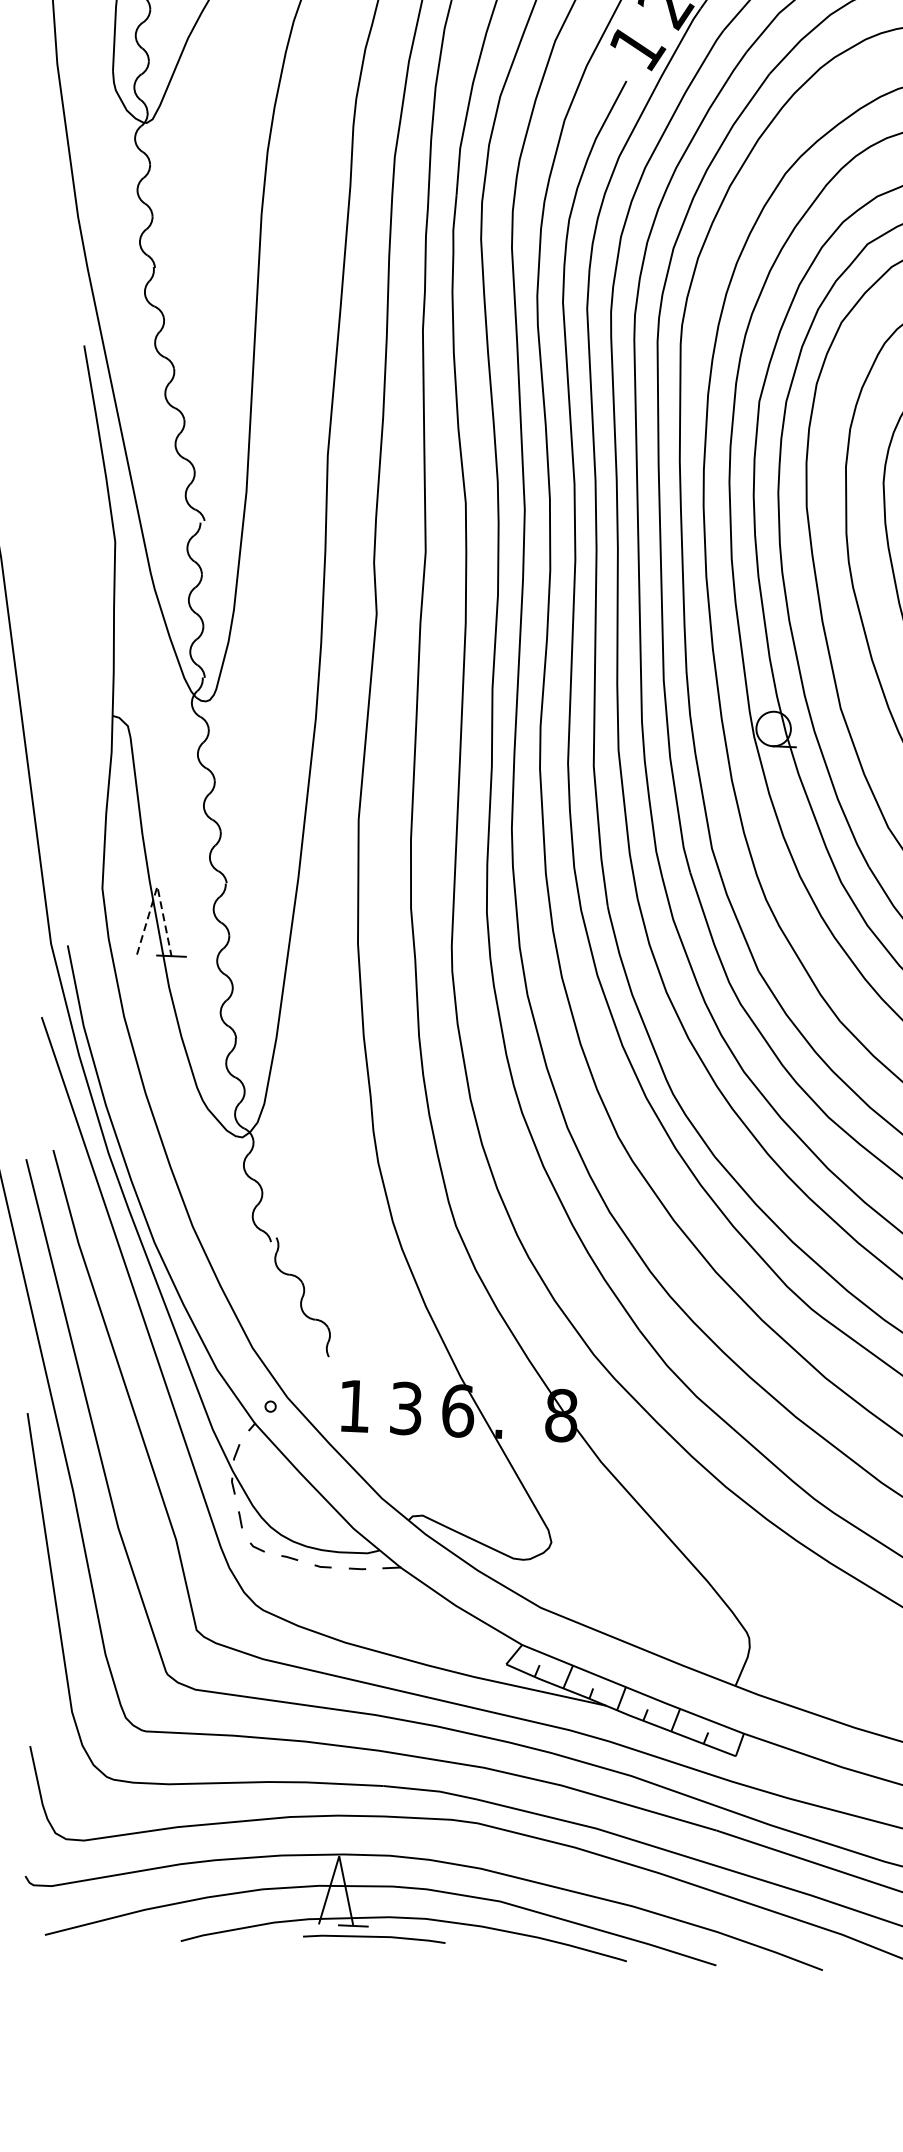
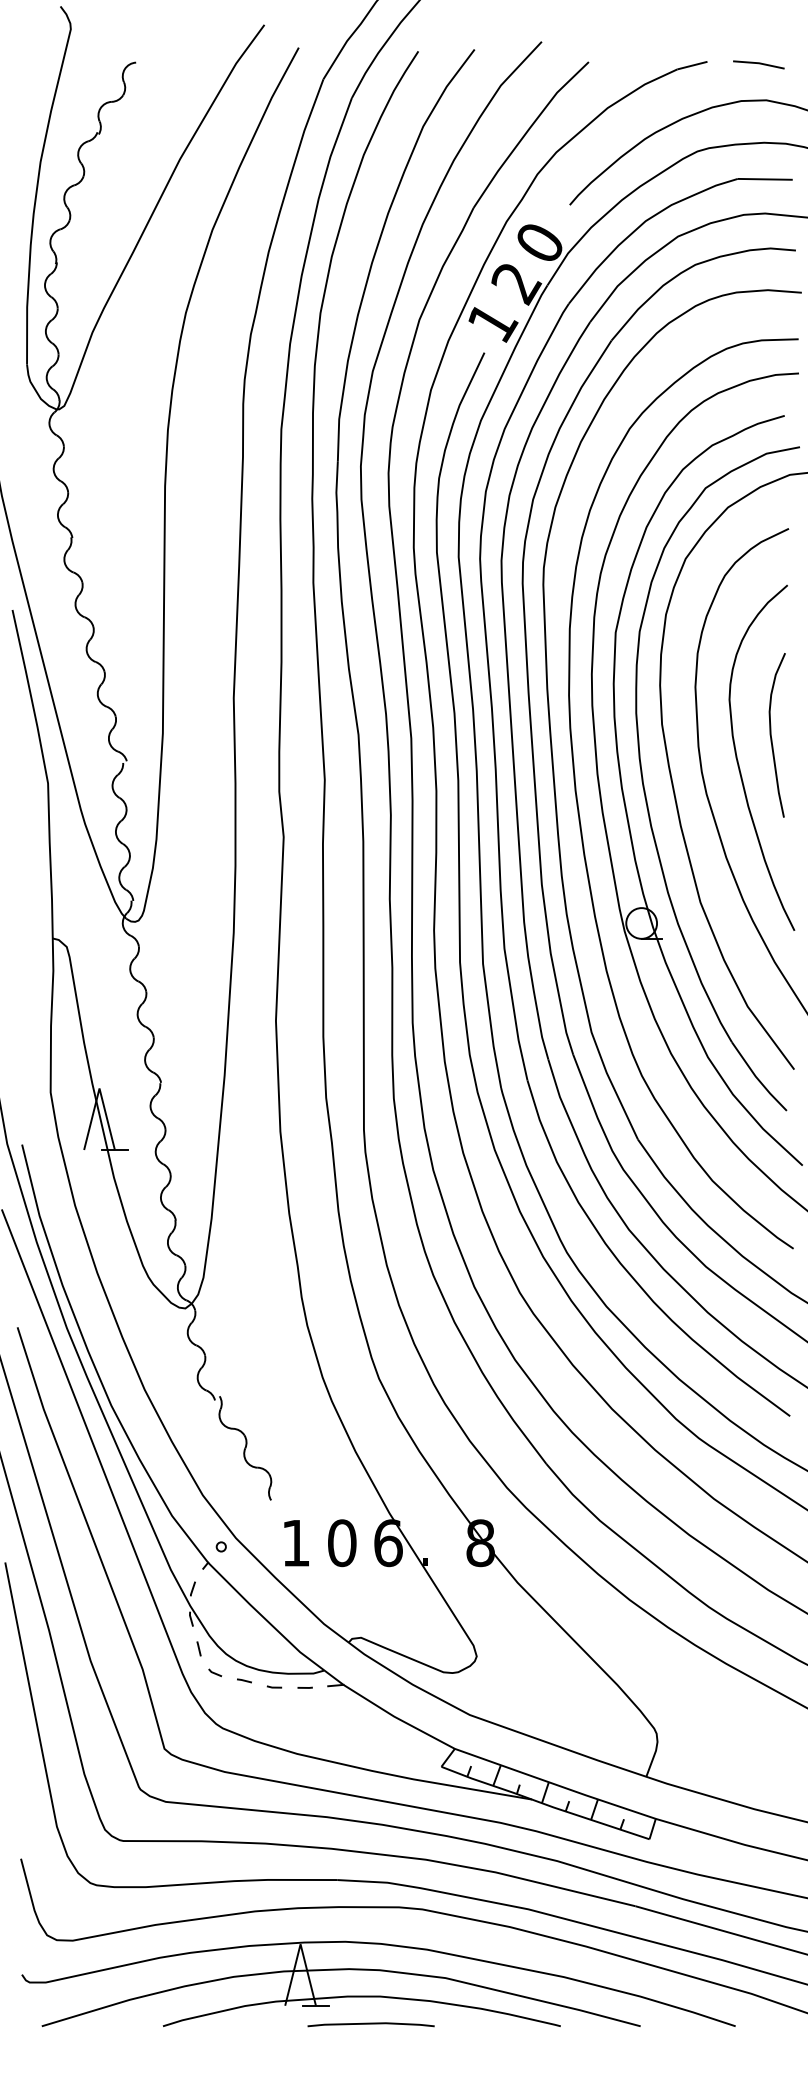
line: (157, 886) -> (99, 1088), dashed -> solid
text: (406, 1408) -> (342, 1543), 3 -> 0
line: (373, 1937) -> (370, 2024), moved

